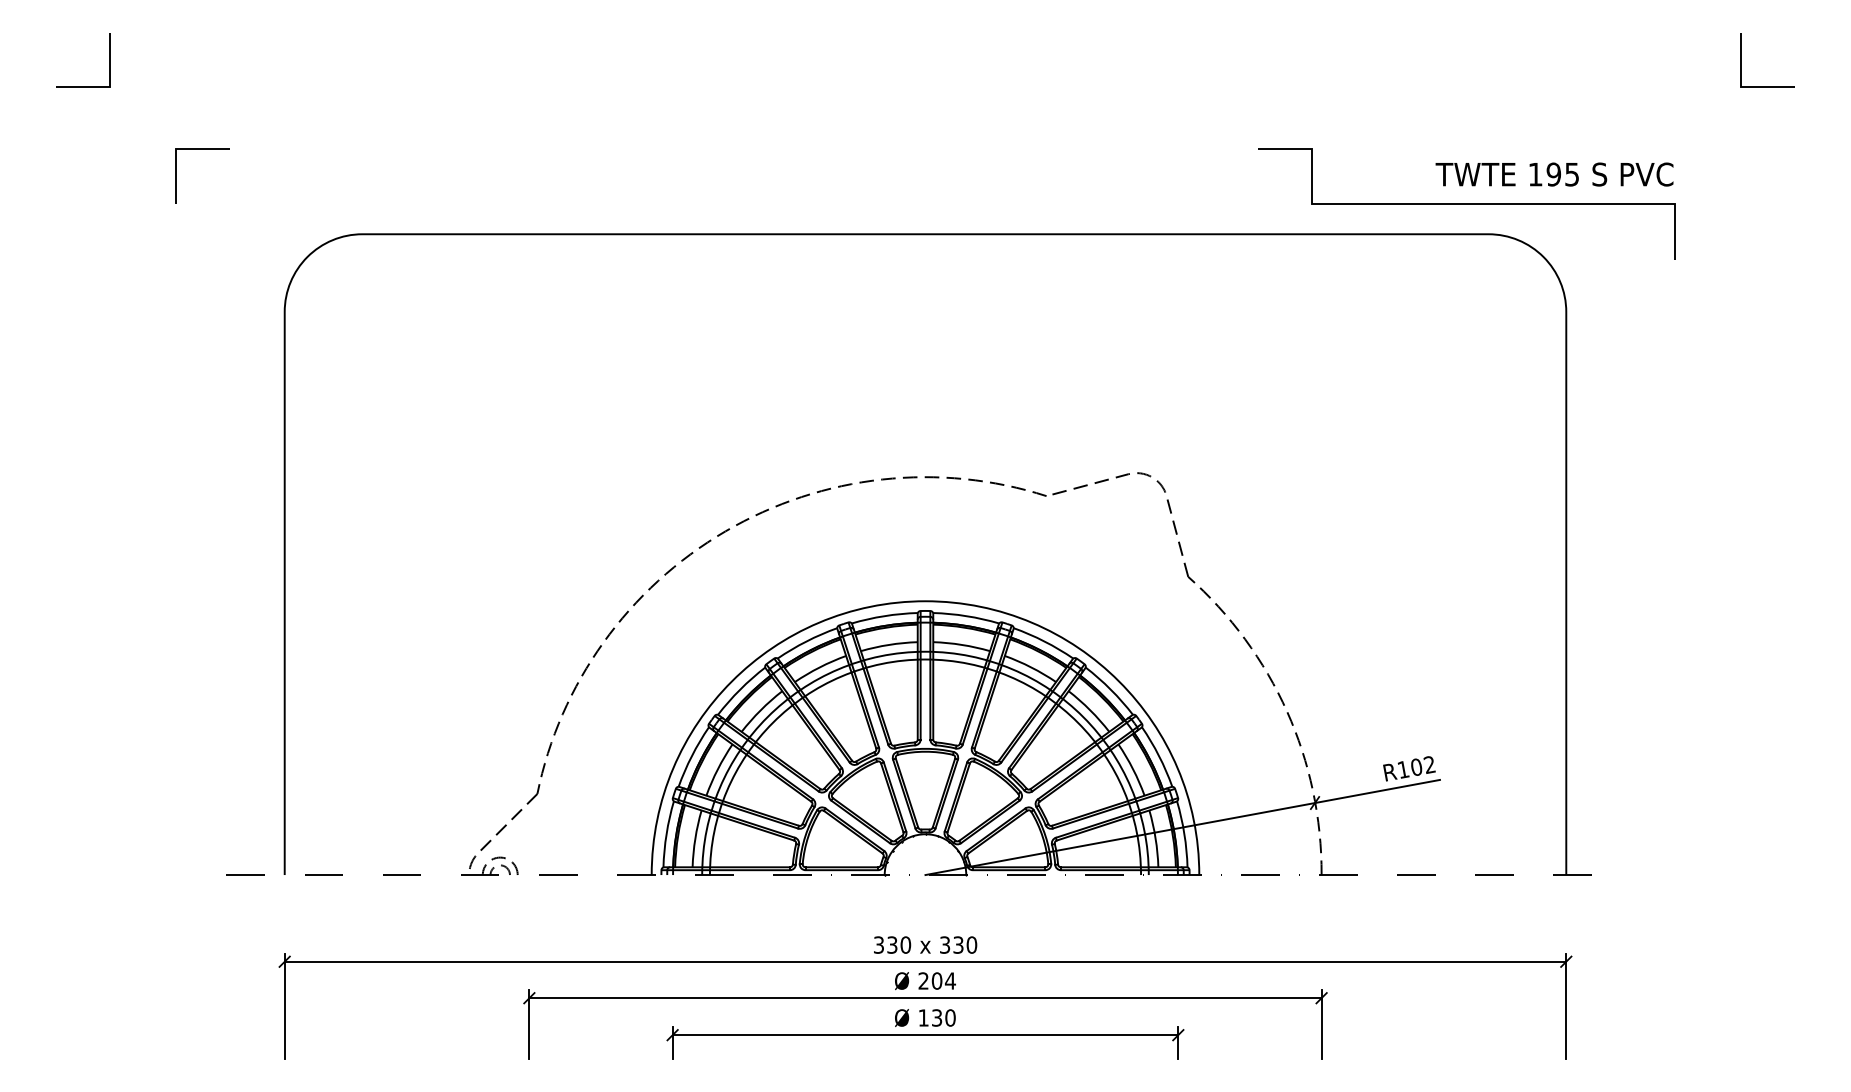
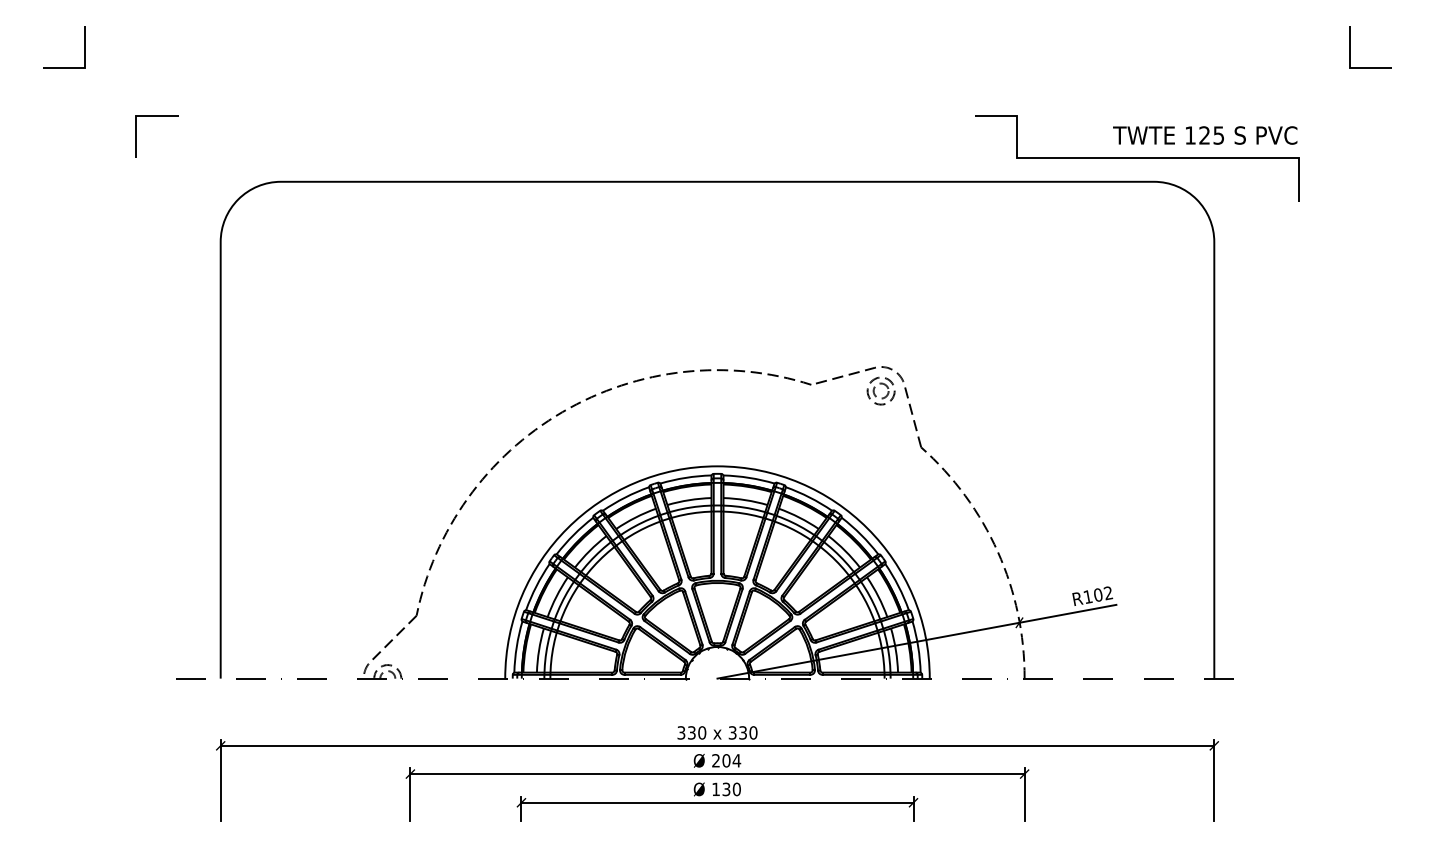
text: (1553, 174) -> (1204, 135), 195 -> 125
part: (1135, 503) -> (880, 390), added

